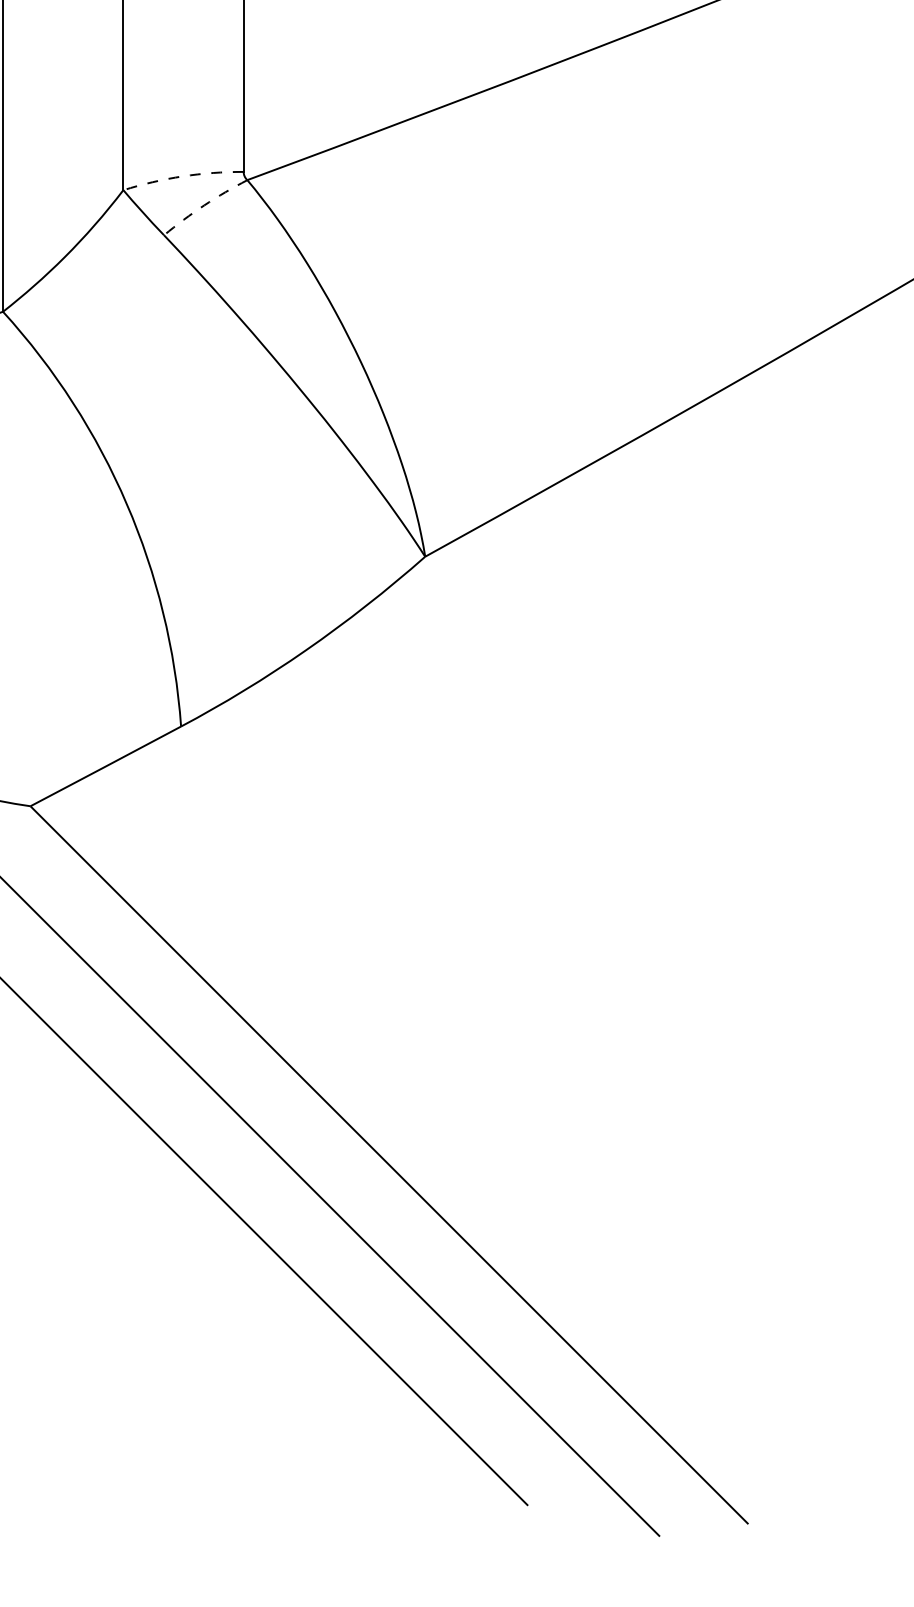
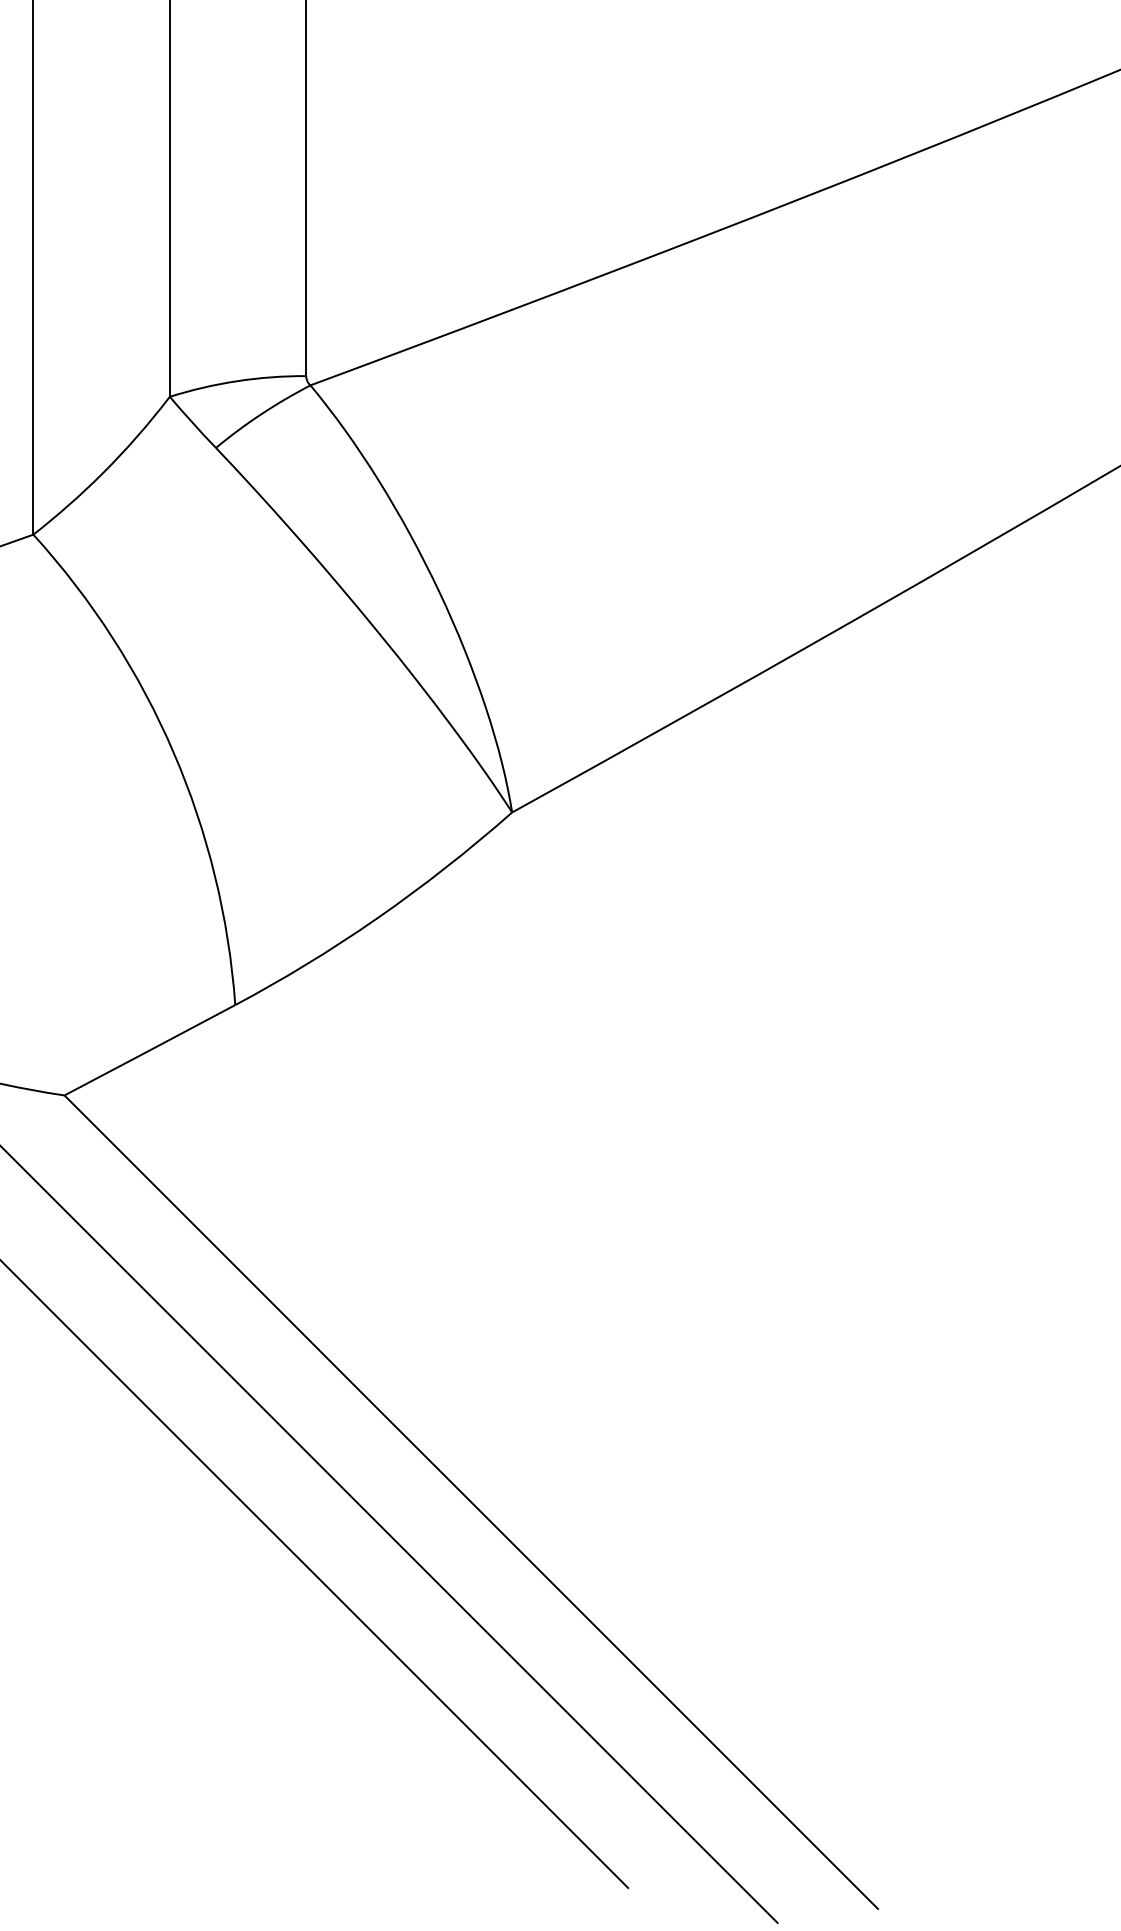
arc: (183, 176) -> (237, 381), dashed -> solid
arc: (204, 205) -> (261, 414), dashed -> solid

